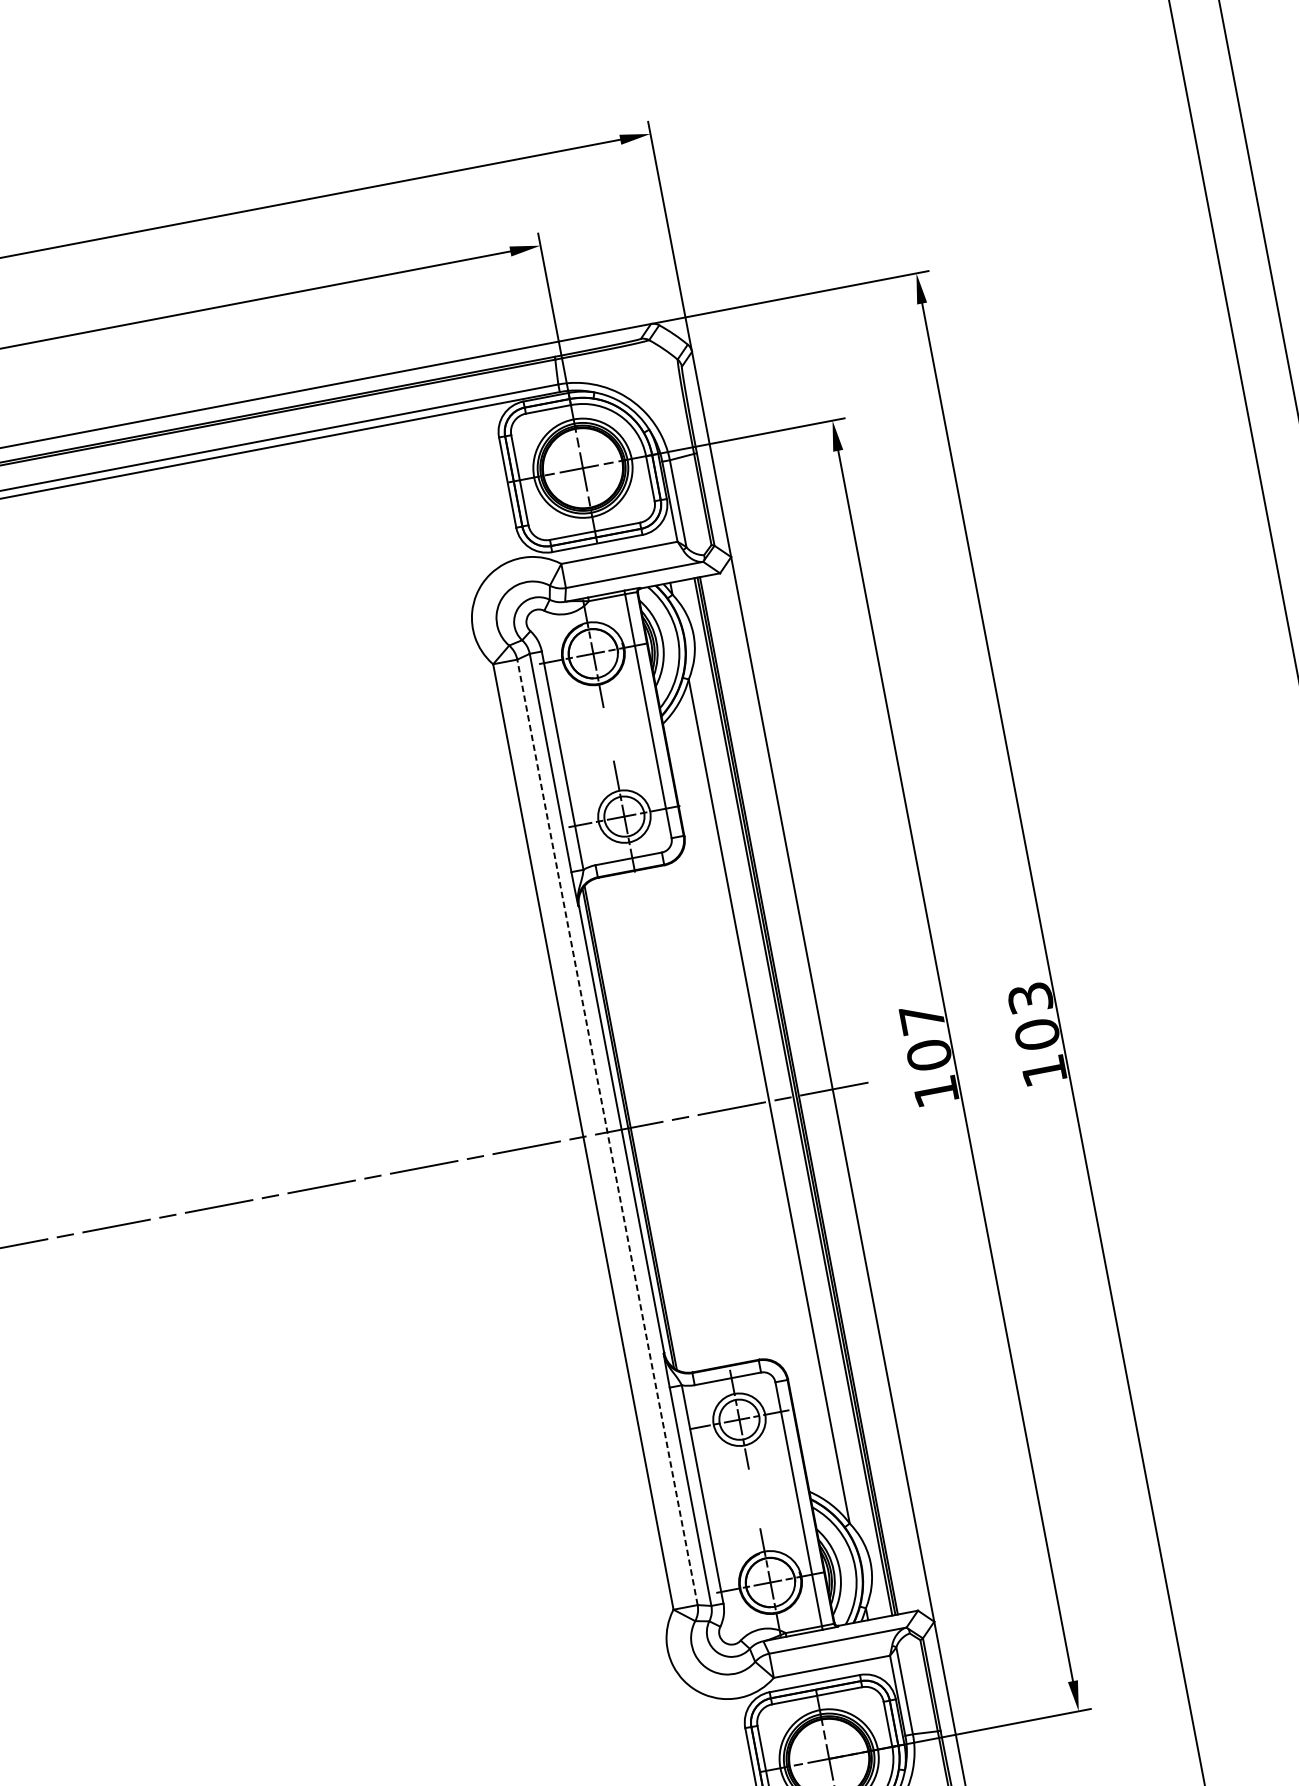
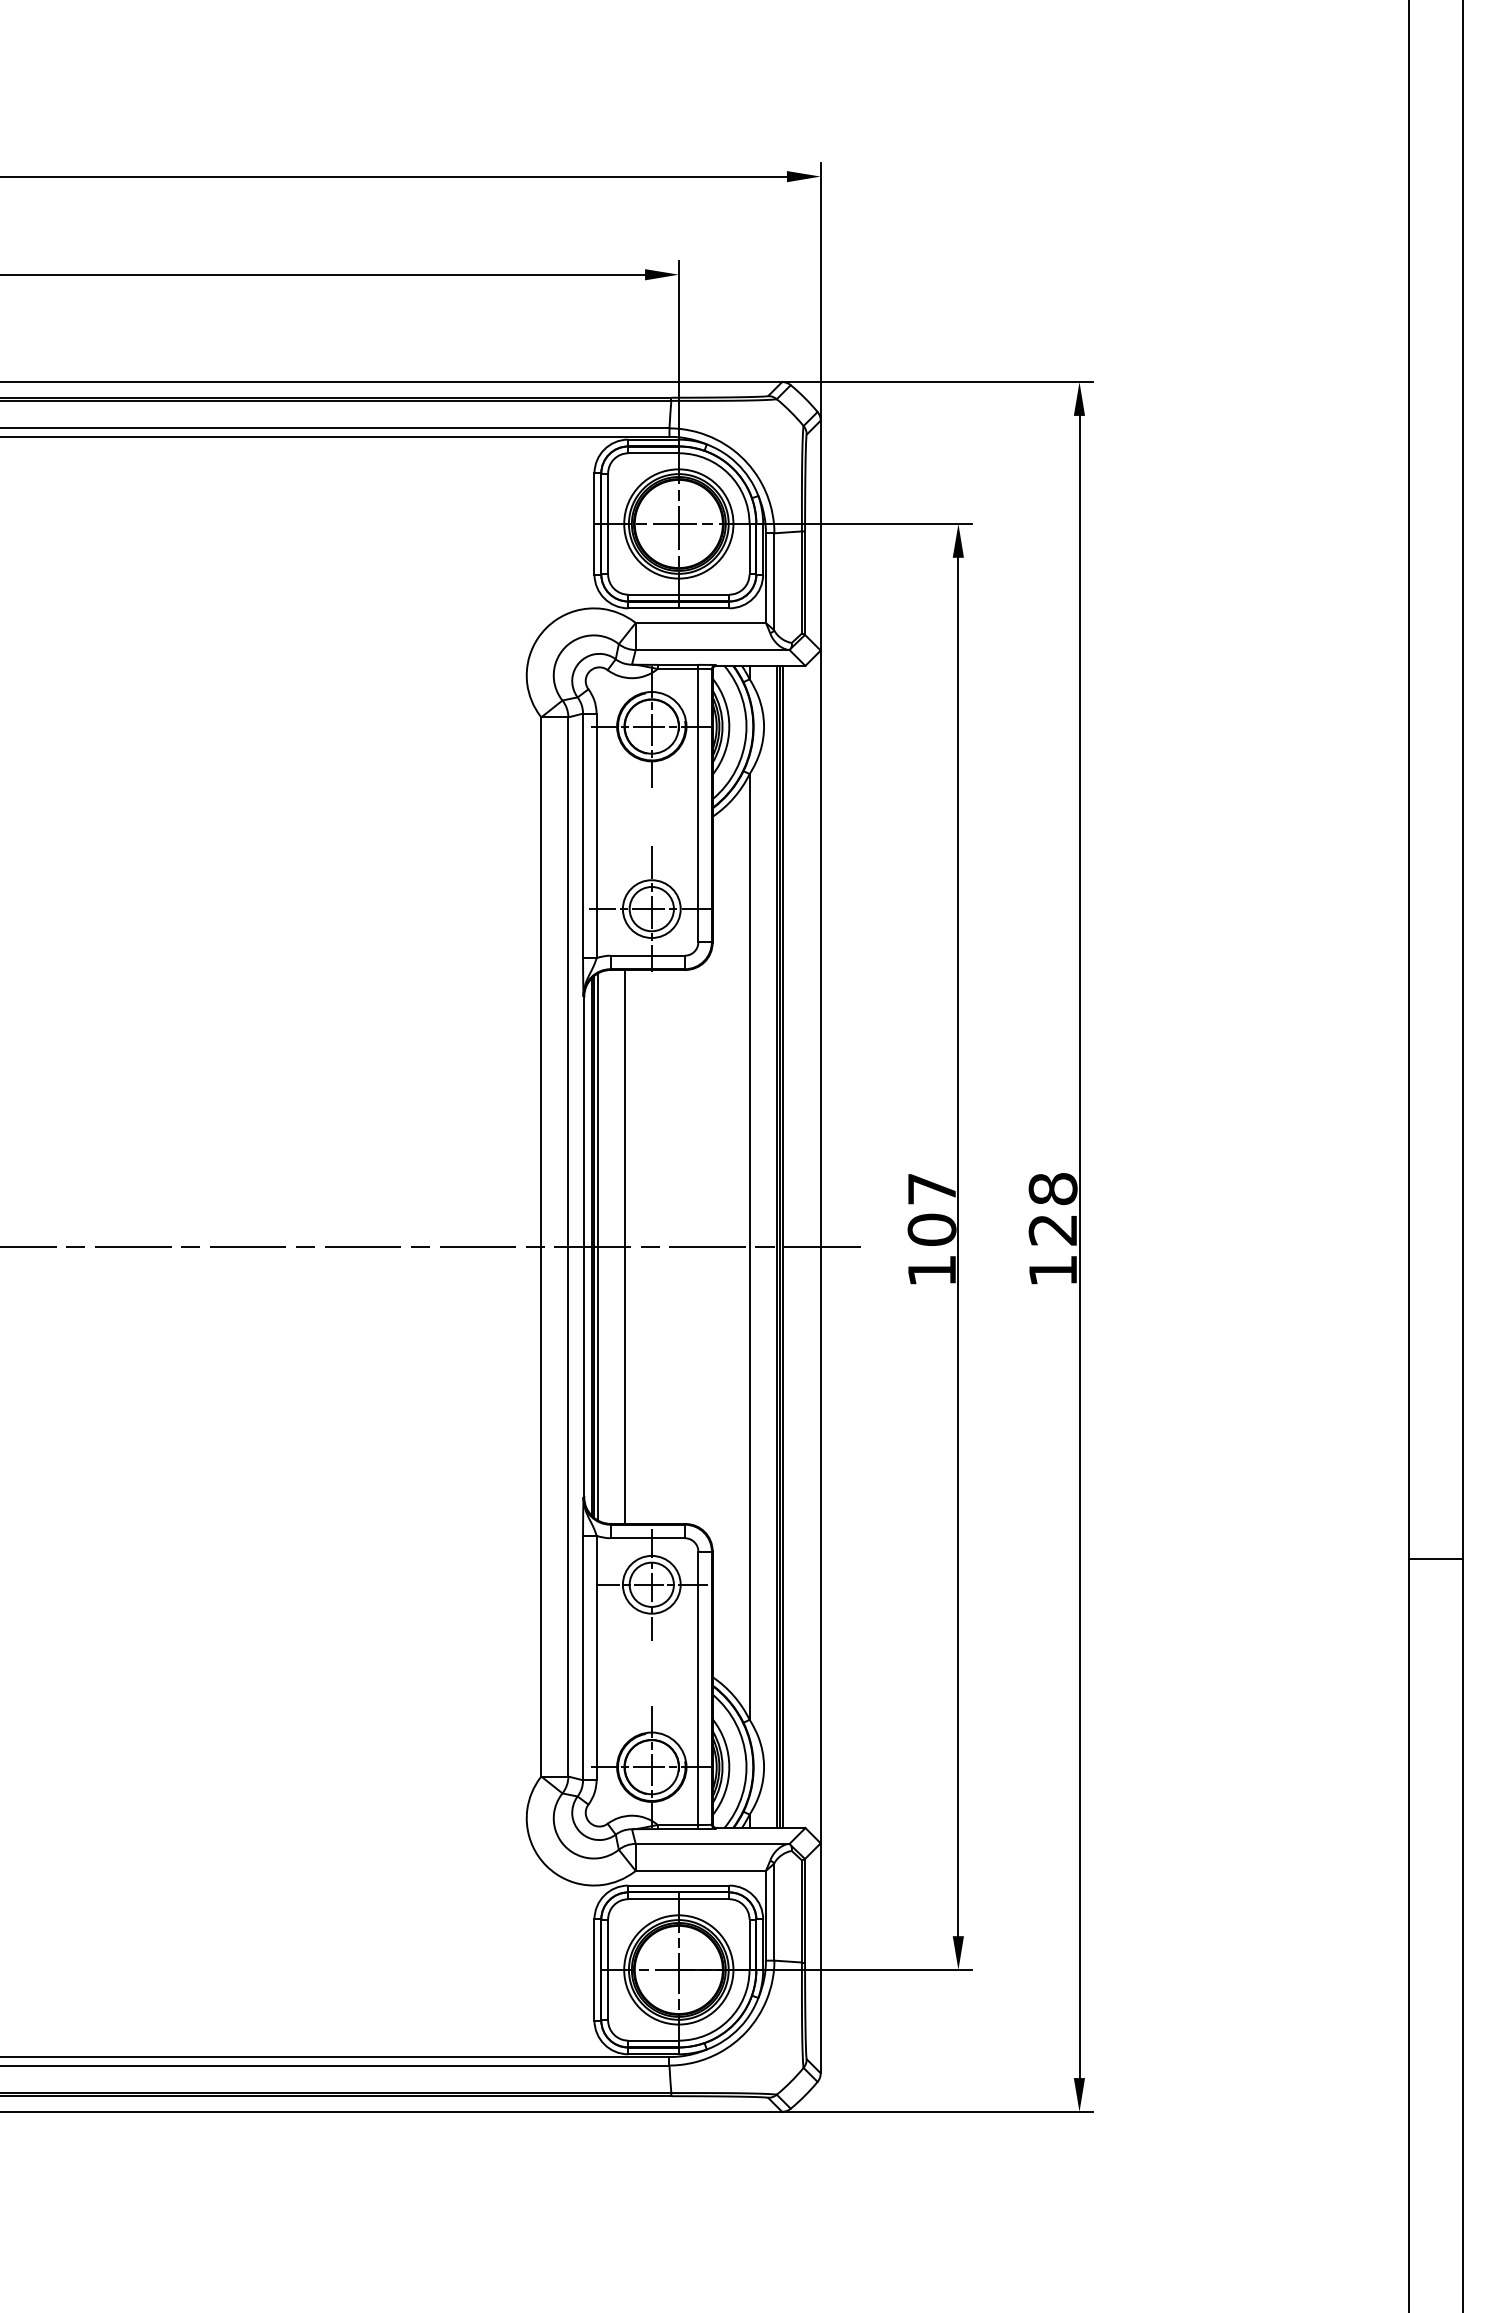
text: (1033, 1016) -> (1052, 1209), 103 -> 128
line: (657, 1122) -> (624, 1246), added
line: (633, 1126) -> (597, 1246), added
line: (607, 1131) -> (568, 1246), dashed -> solid

